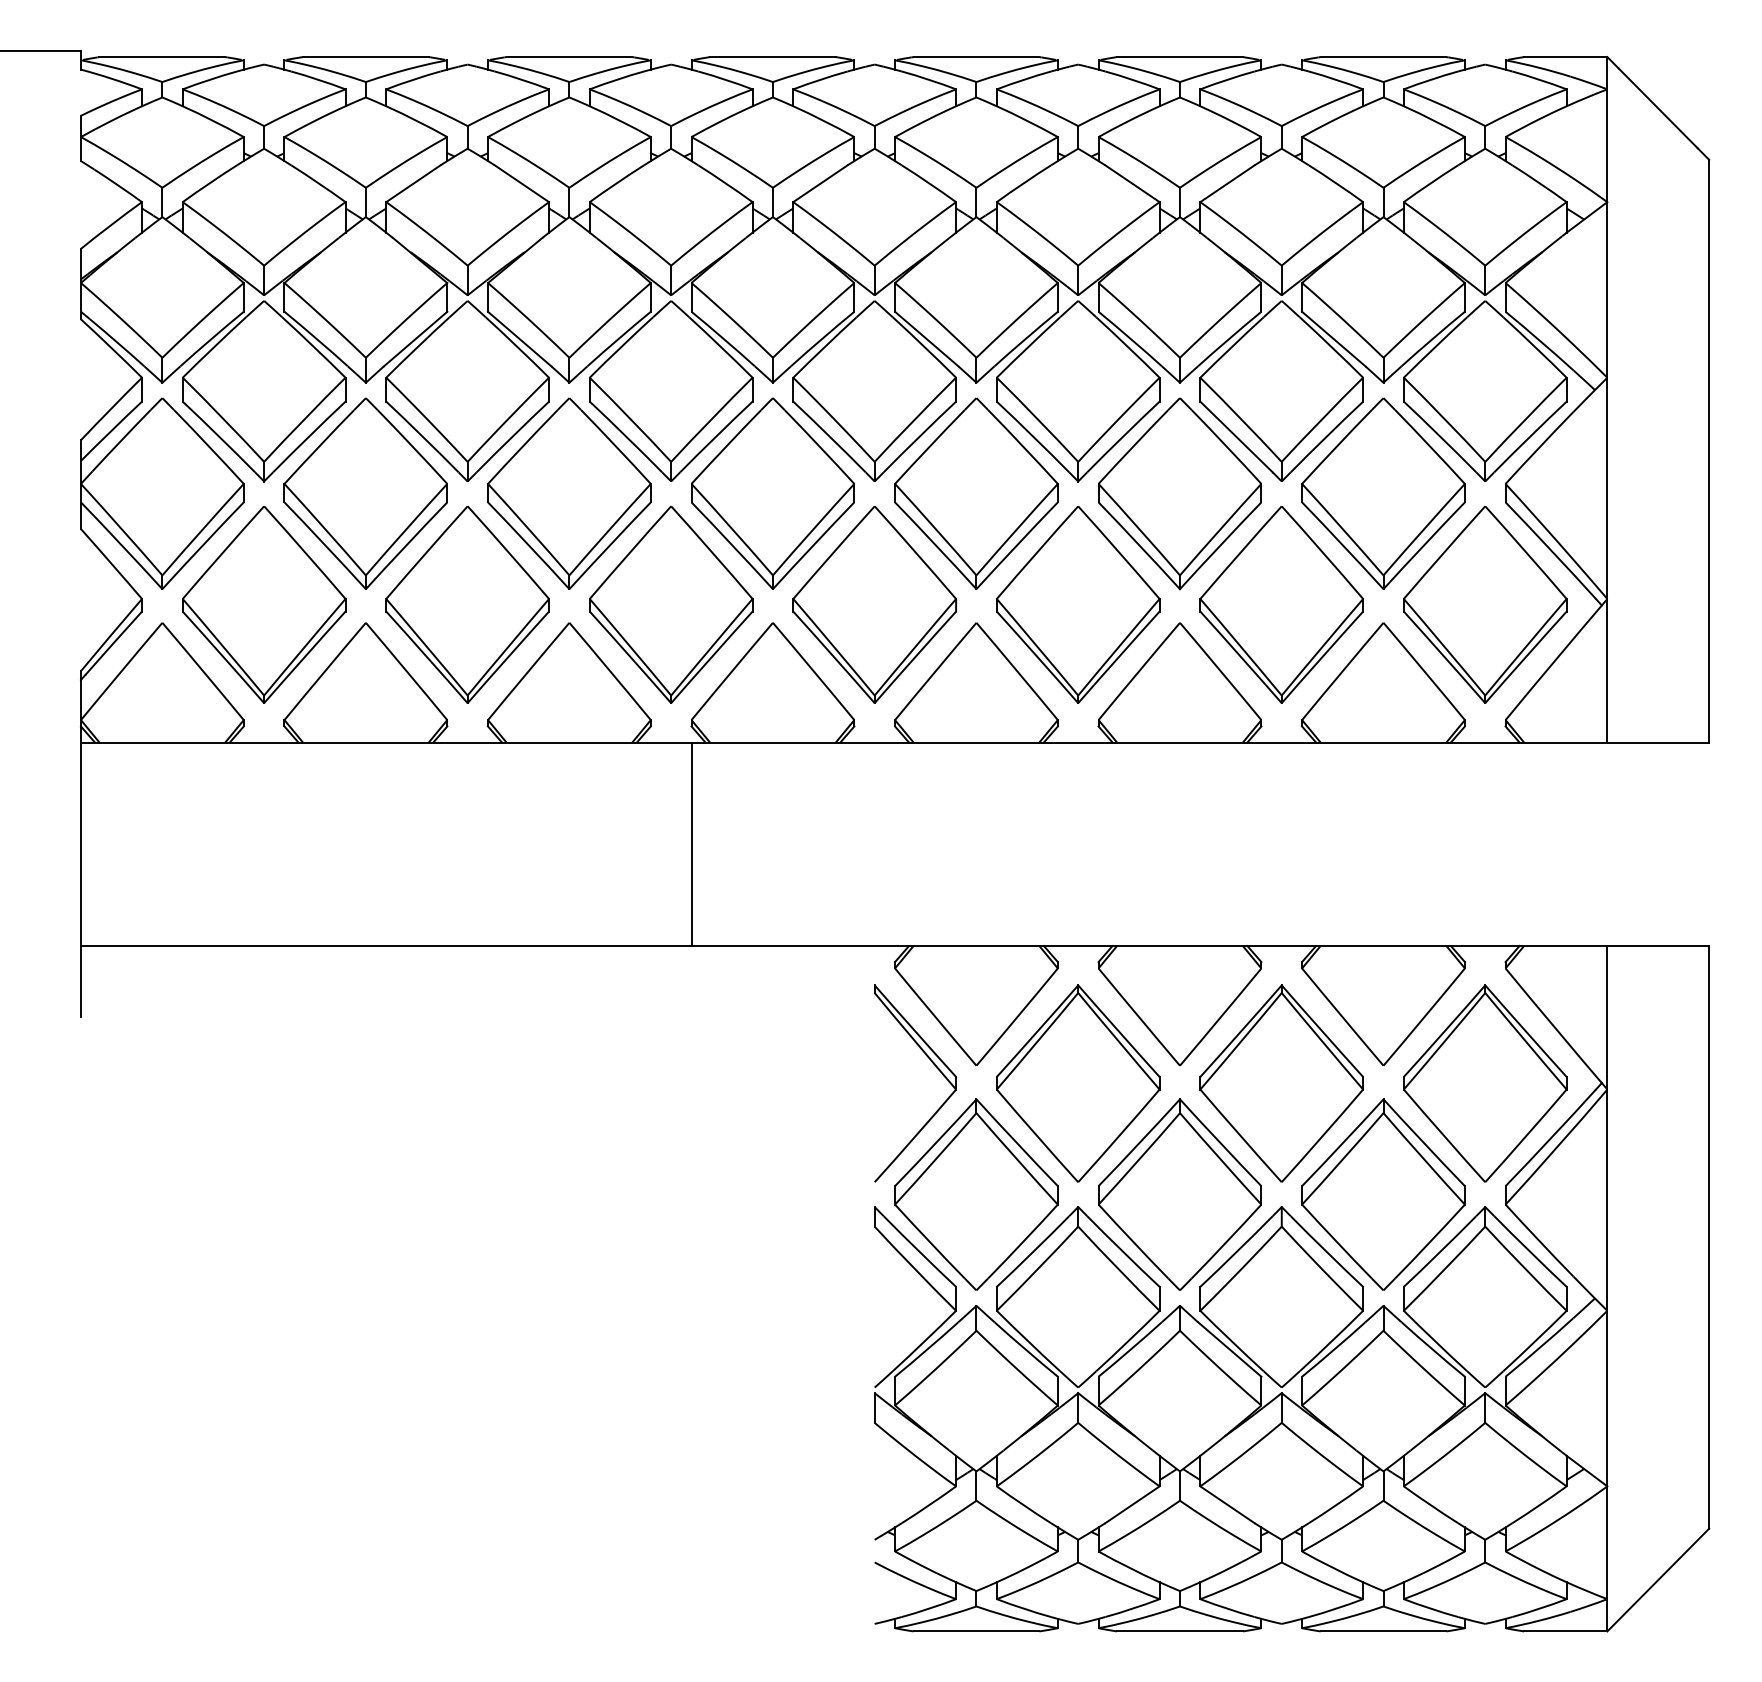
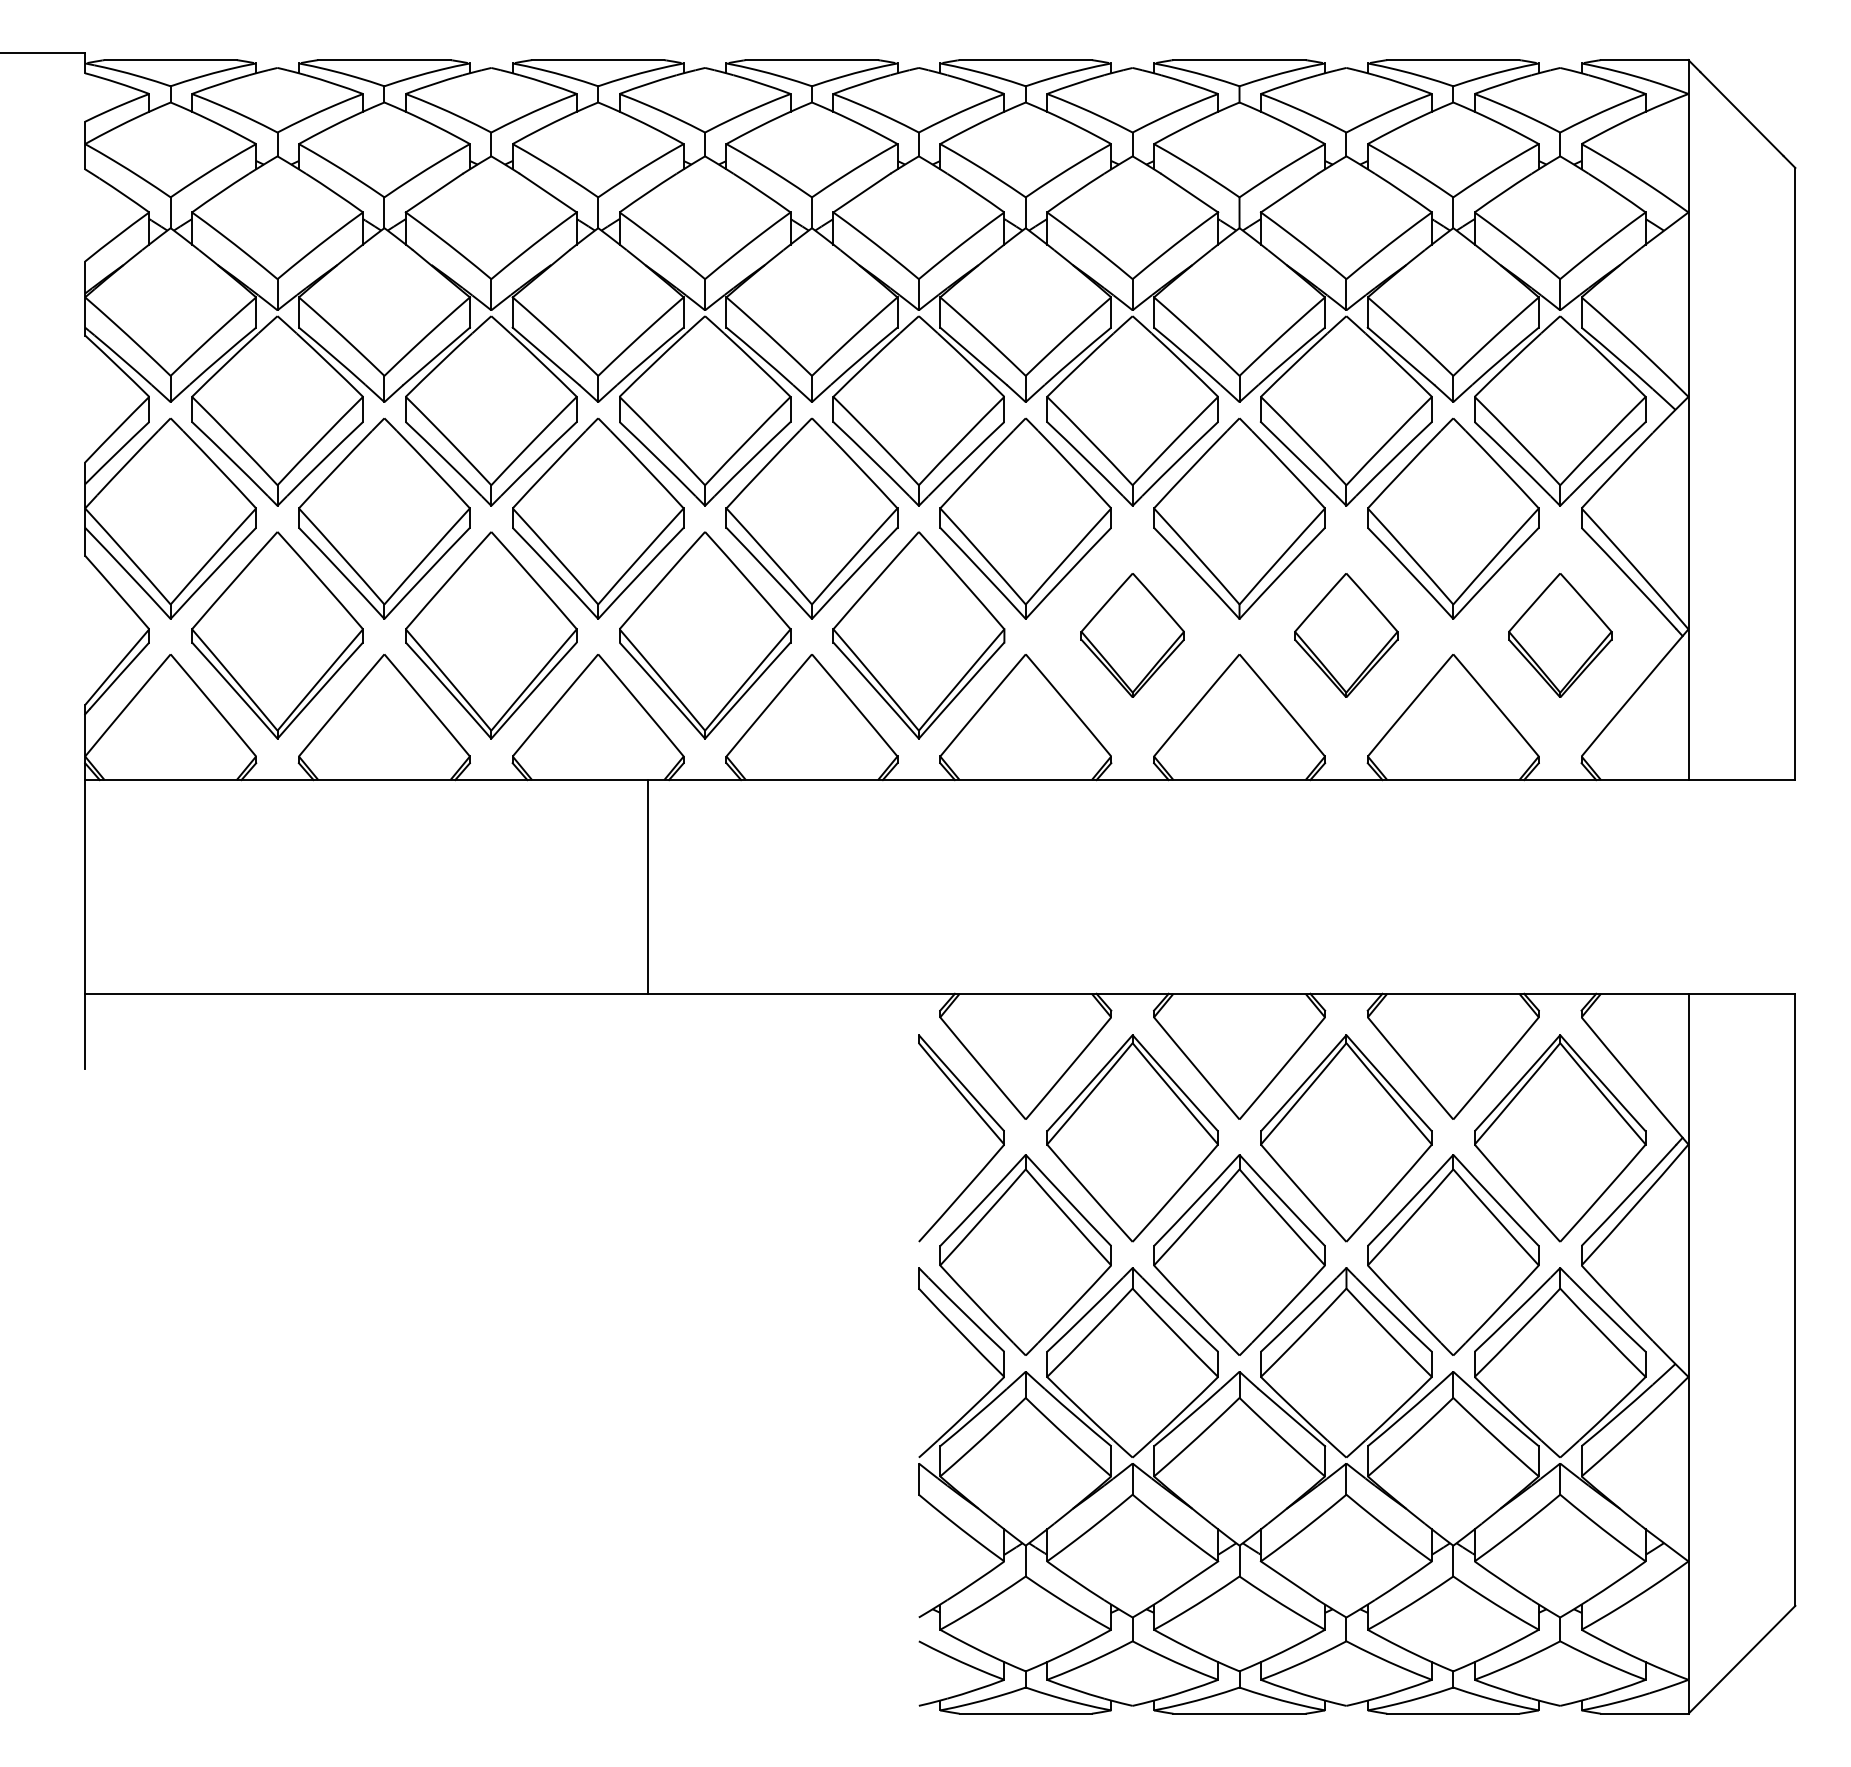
part: (1078, 604) -> (1132, 635), size x0.6
part: (1281, 604) -> (1346, 635), size x0.6
part: (1485, 604) -> (1560, 635), size x0.6
line: (691, 844) -> (647, 887), moved

